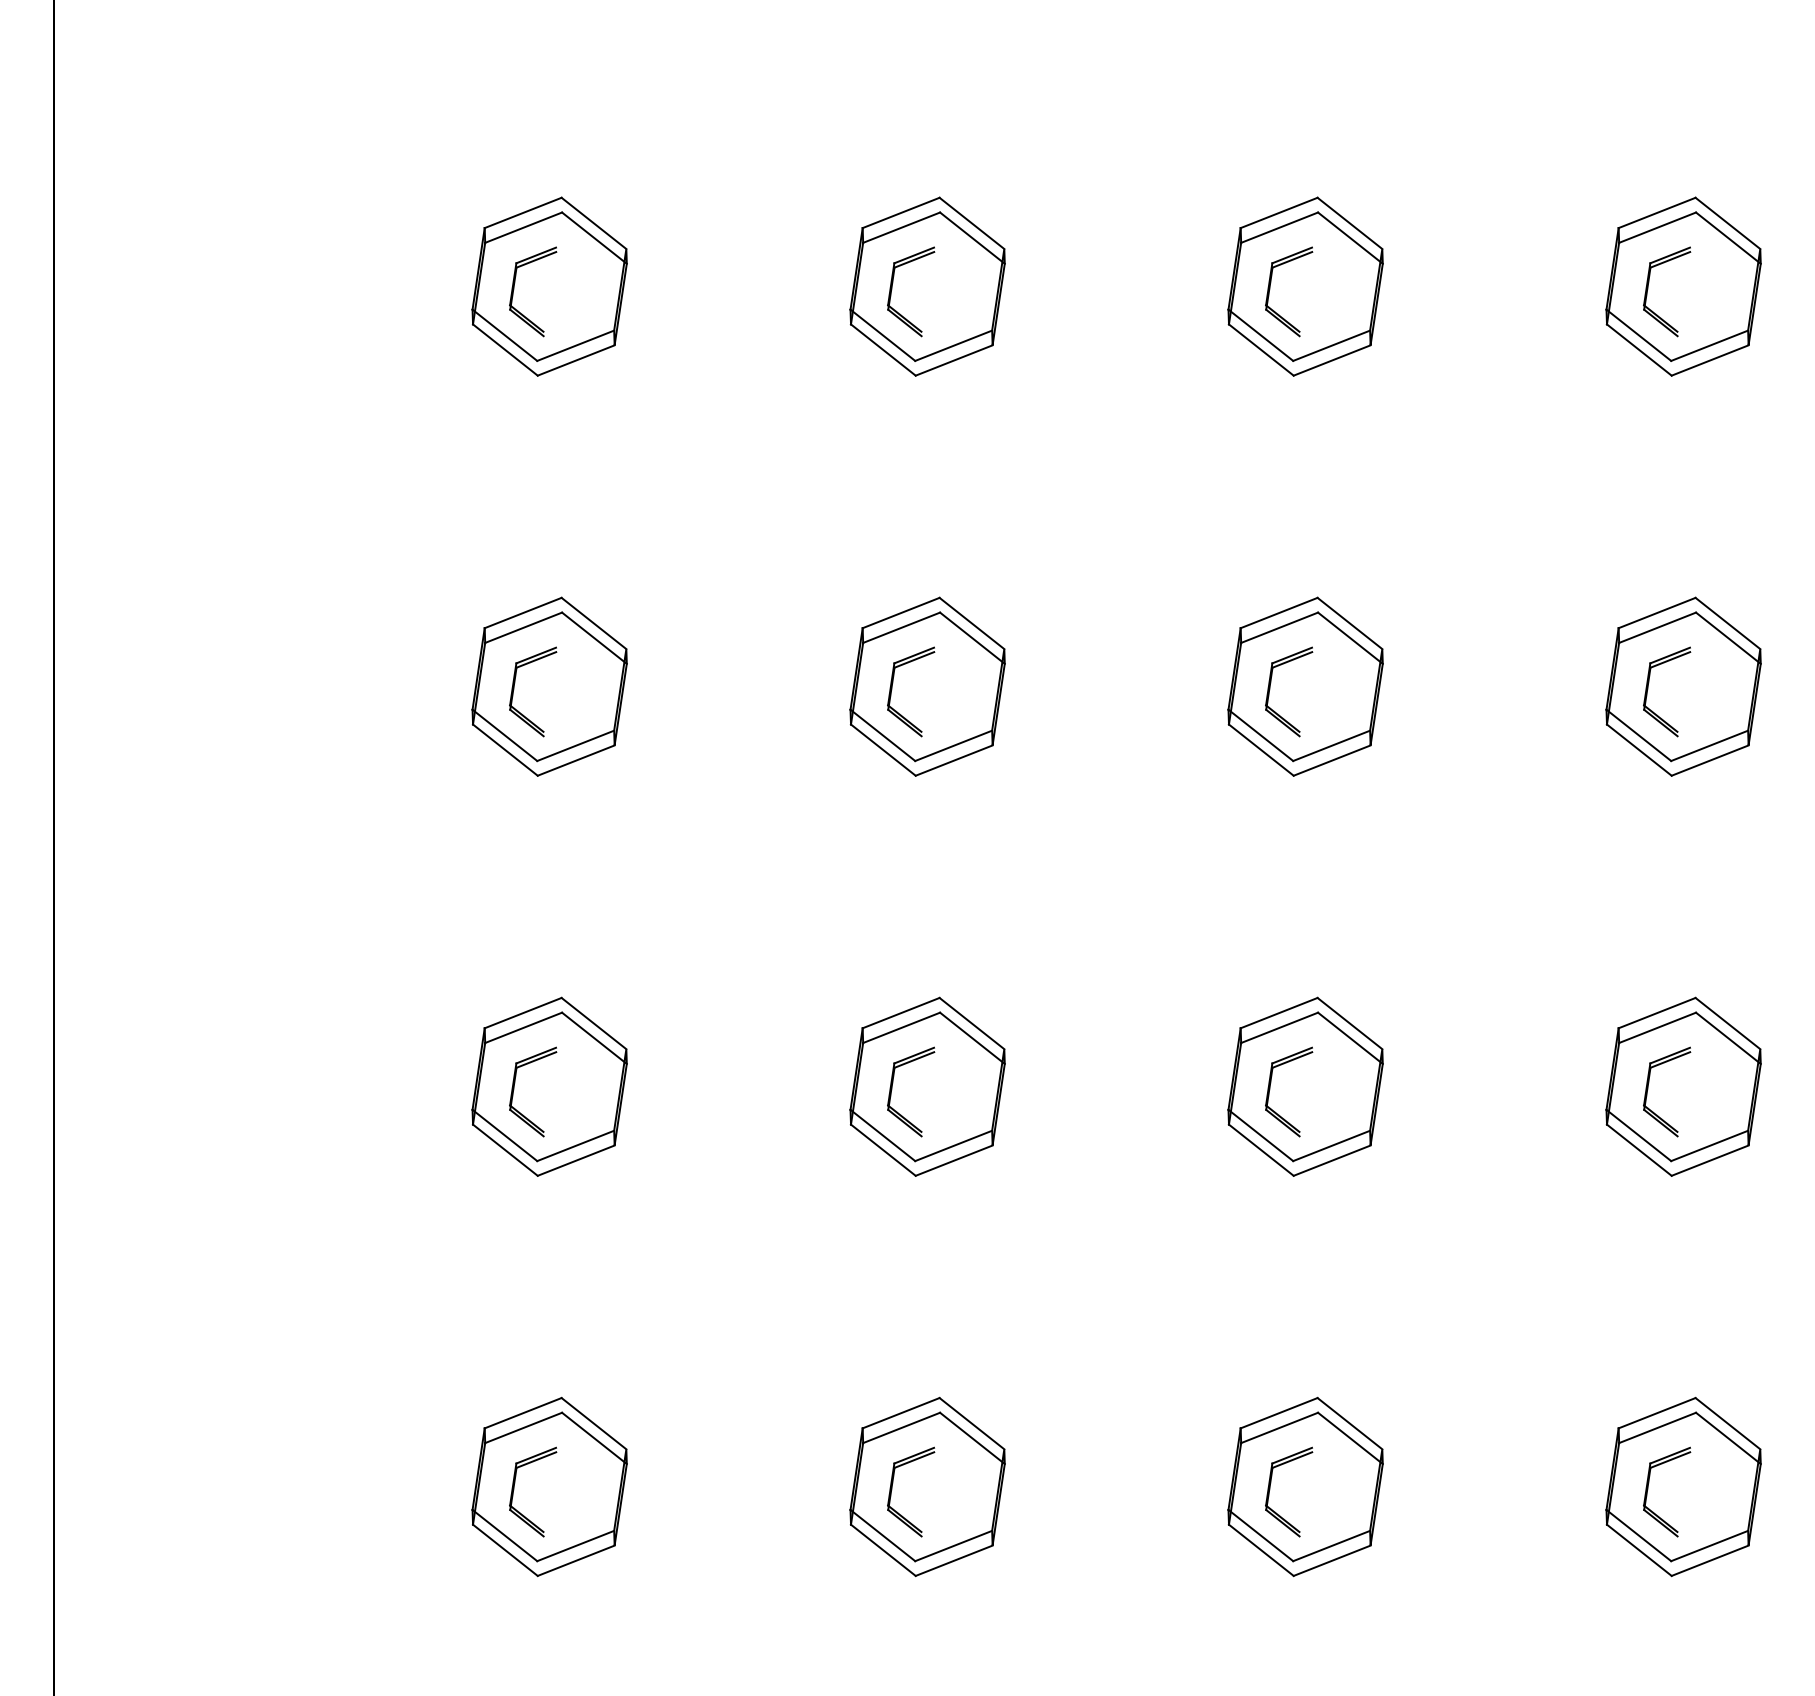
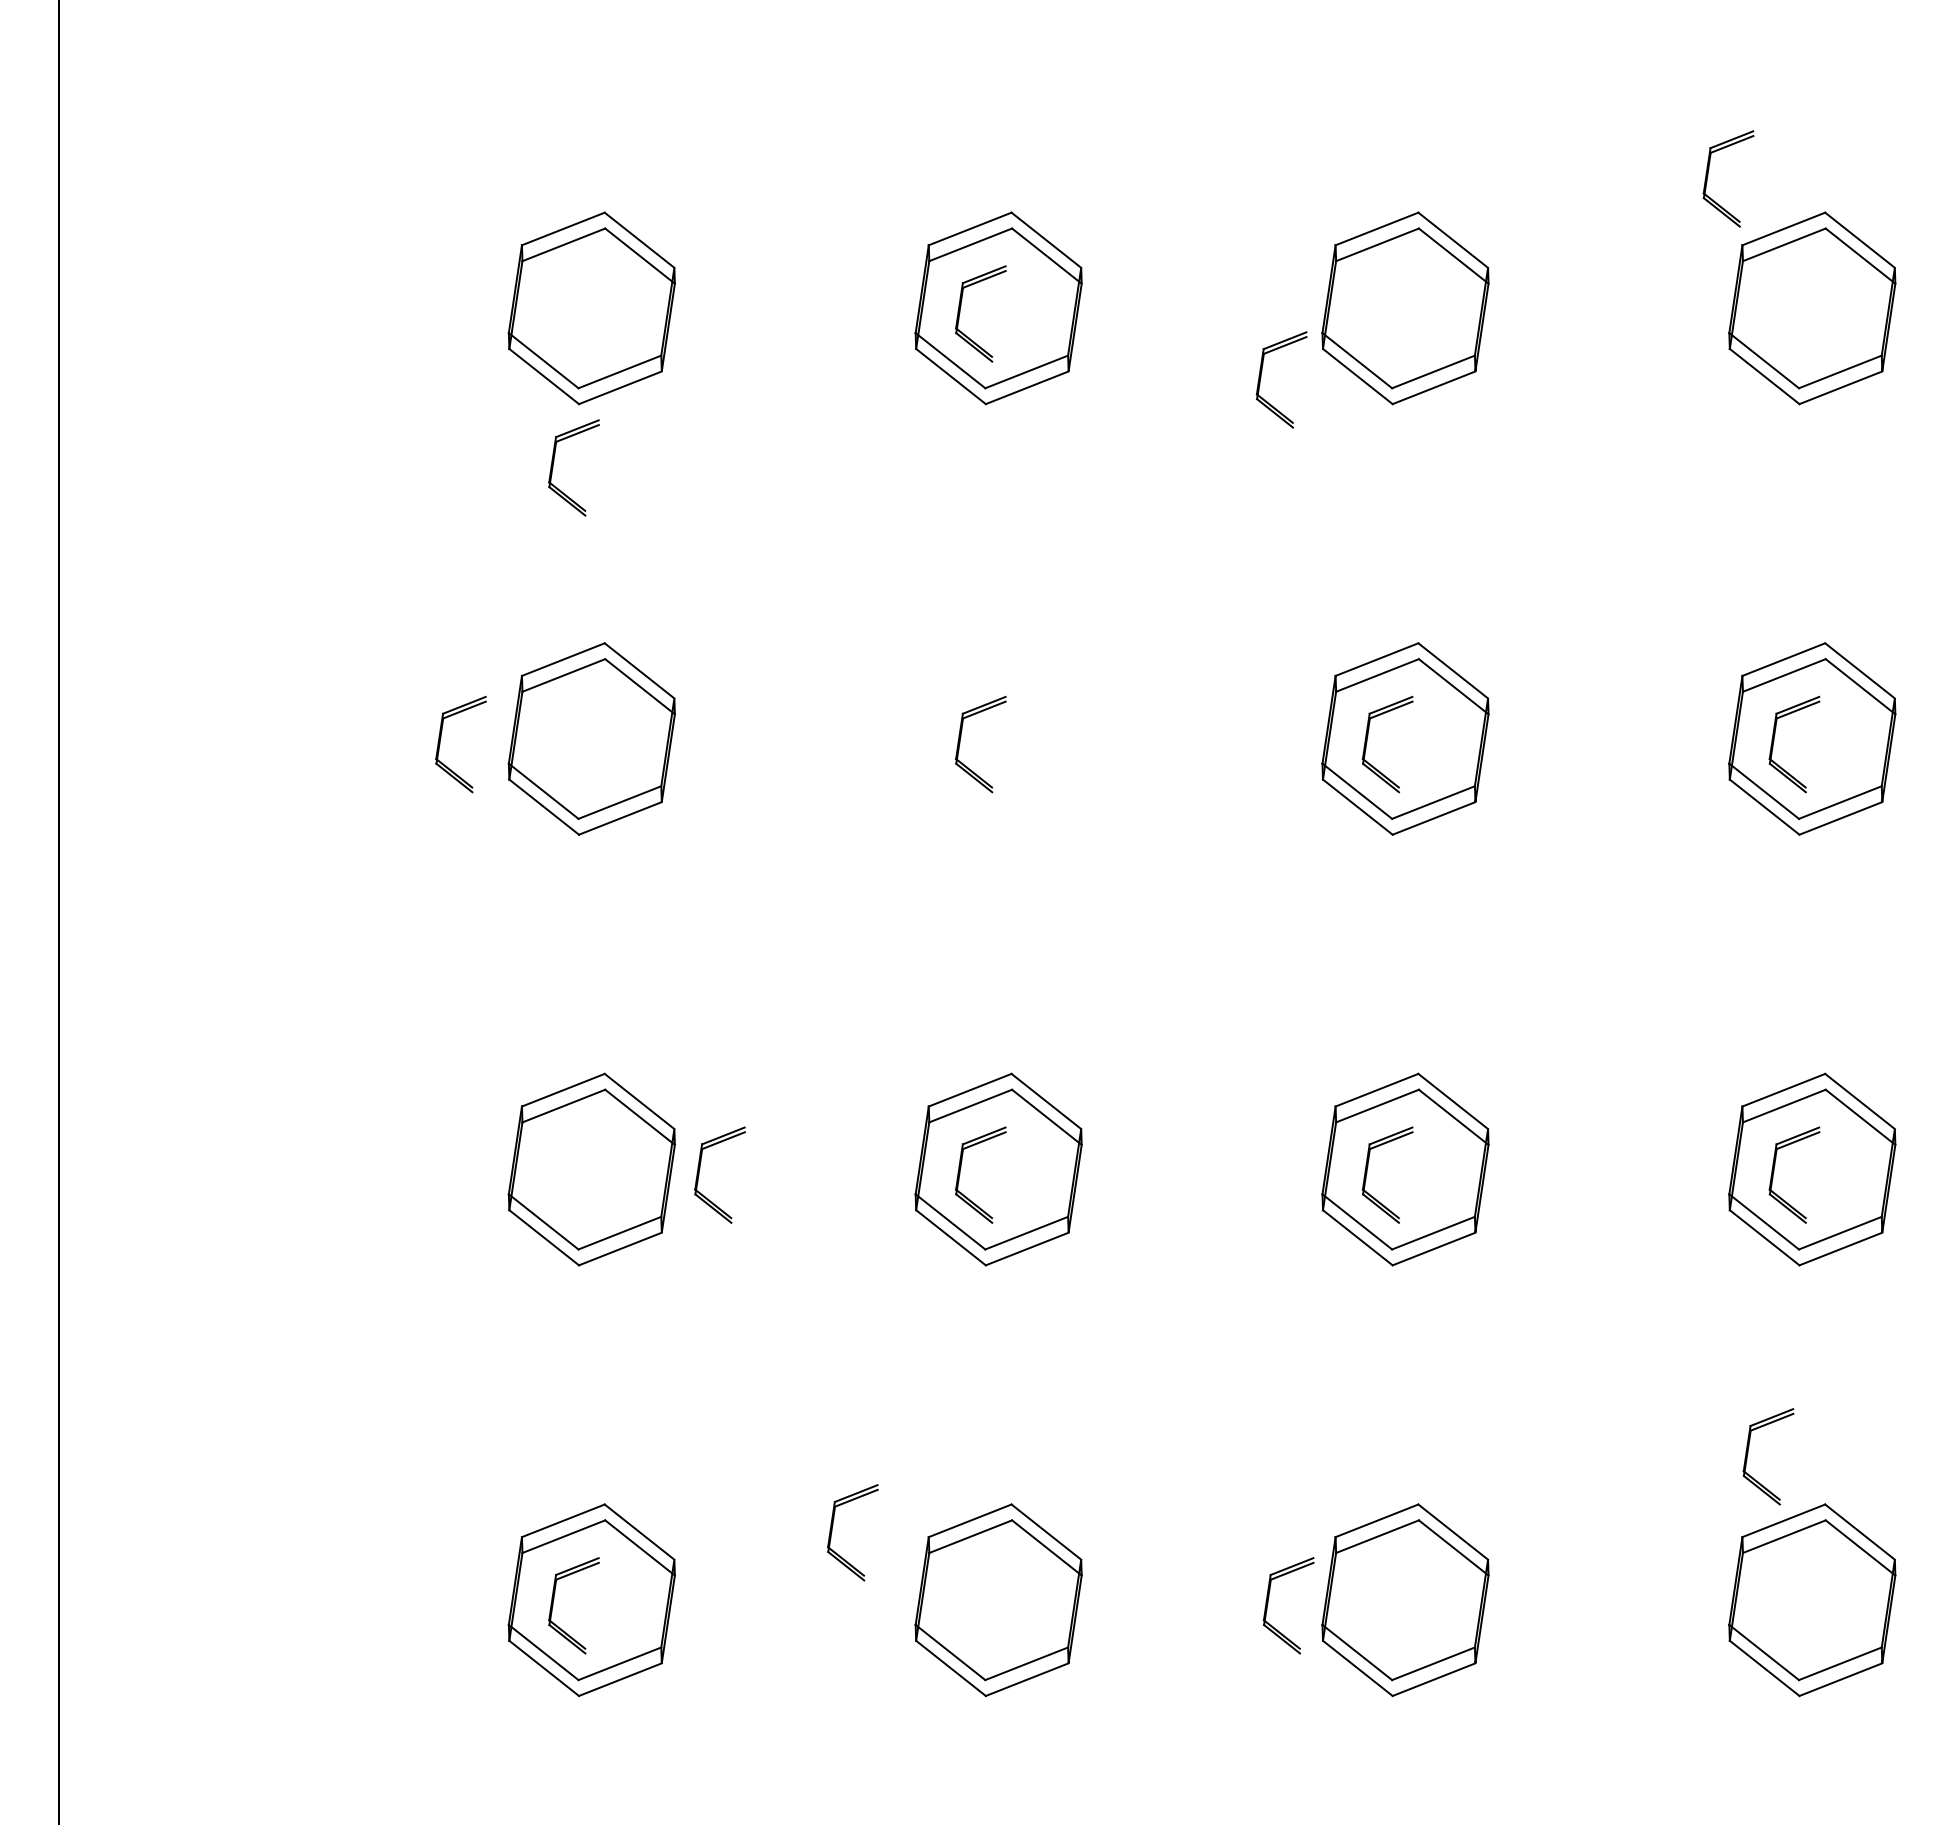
part: (514, 285) -> (554, 461), moved
part: (1648, 289) -> (1708, 176), moved
part: (1270, 290) -> (1261, 378), moved
part: (514, 686) -> (441, 738), moved
part: (927, 686) -> (998, 738), removed
part: (514, 1086) -> (700, 1169), moved
part: (1648, 1489) -> (1748, 1453), moved
part: (1270, 1490) -> (1268, 1604), moved
part: (892, 1491) -> (832, 1532), moved

